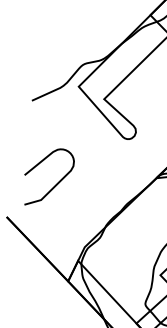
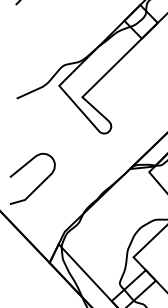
curve: (57, 183) -> (39, 184), moved

